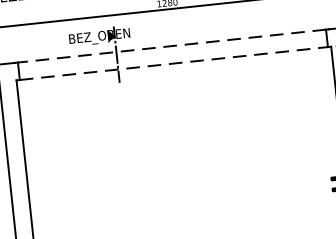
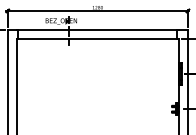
line: (171, 45) -> (97, 29), dashed -> solid
line: (173, 62) -> (97, 38), dashed -> solid

